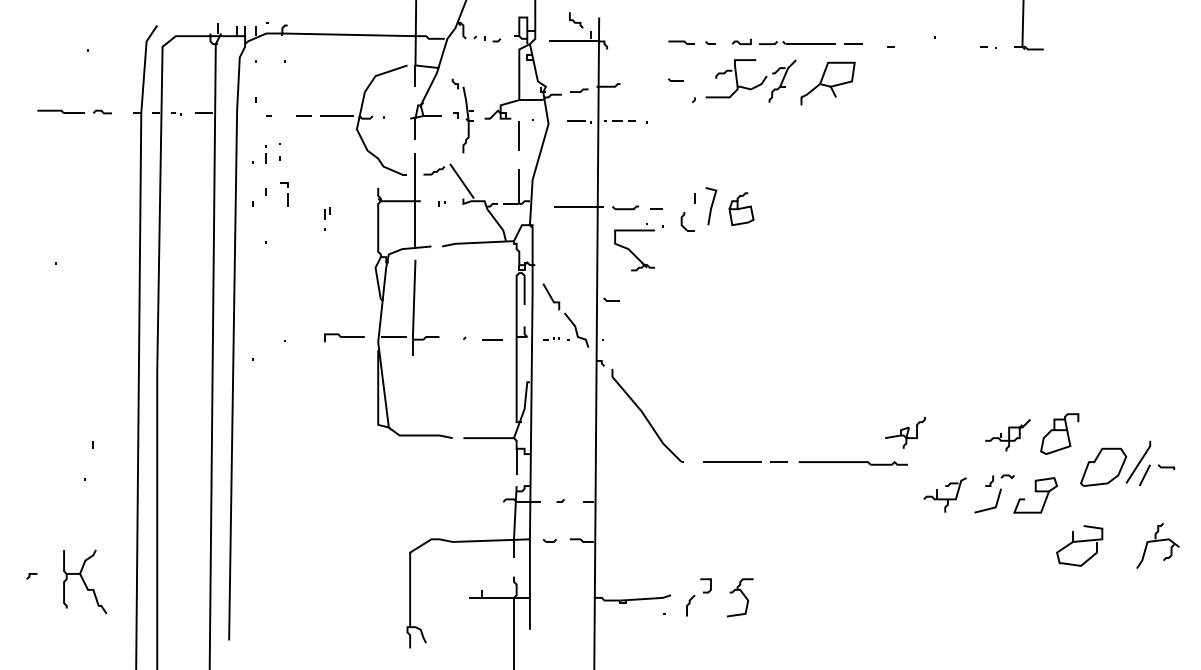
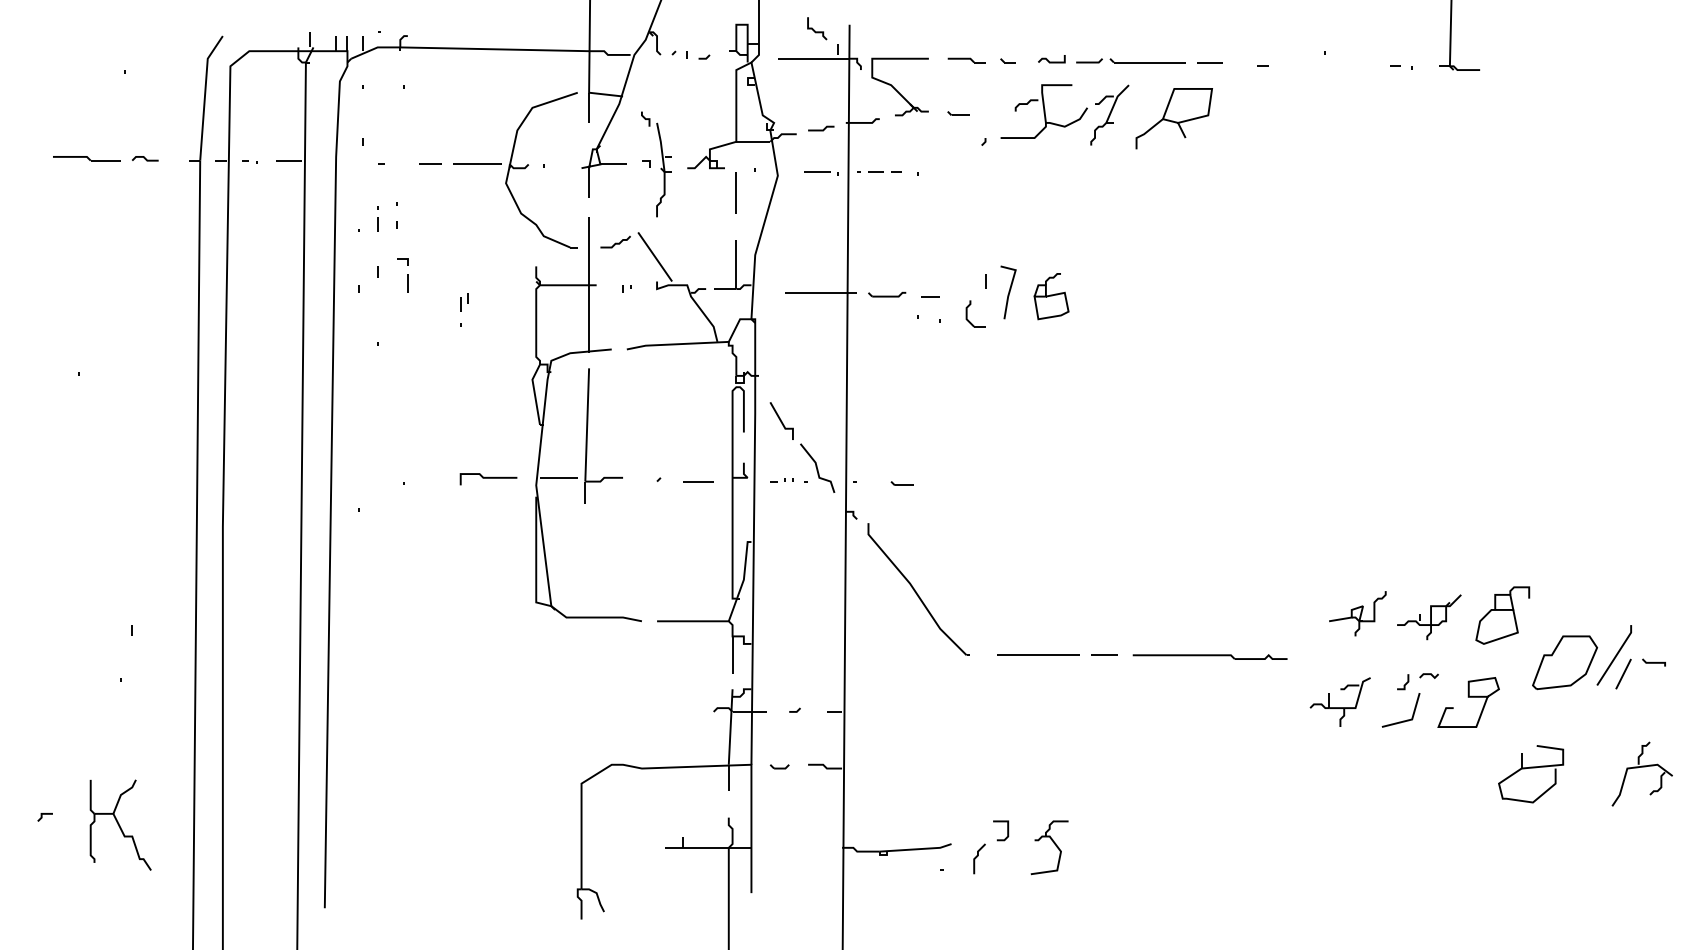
part: (634, 250) -> (899, 86), moved
part: (611, 299) -> (901, 483), moved
part: (905, 432) -> (1357, 613), moved

